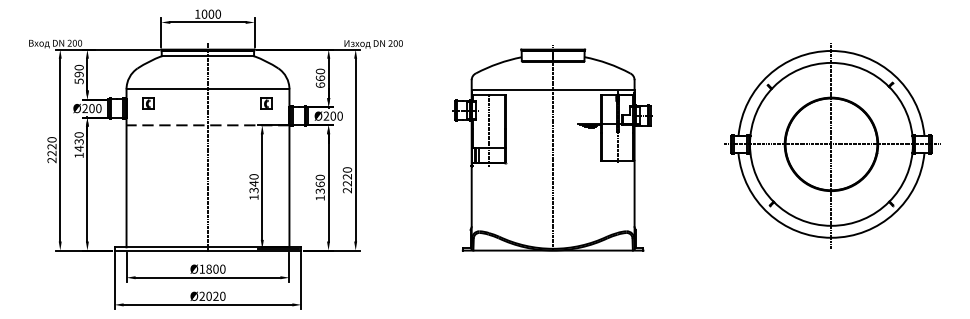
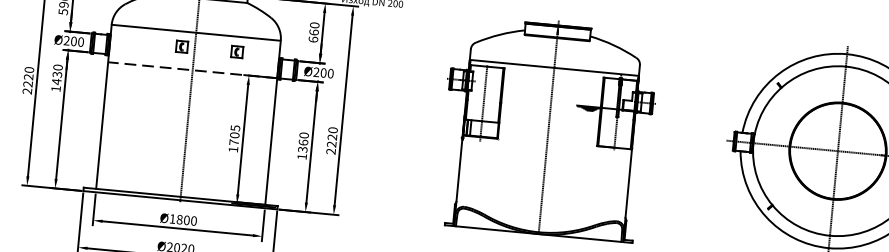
part: (148, 103) -> (181, 46), moved
part: (266, 103) -> (236, 51), moved
text: (253, 183) -> (234, 135), 1340 -> 1705

